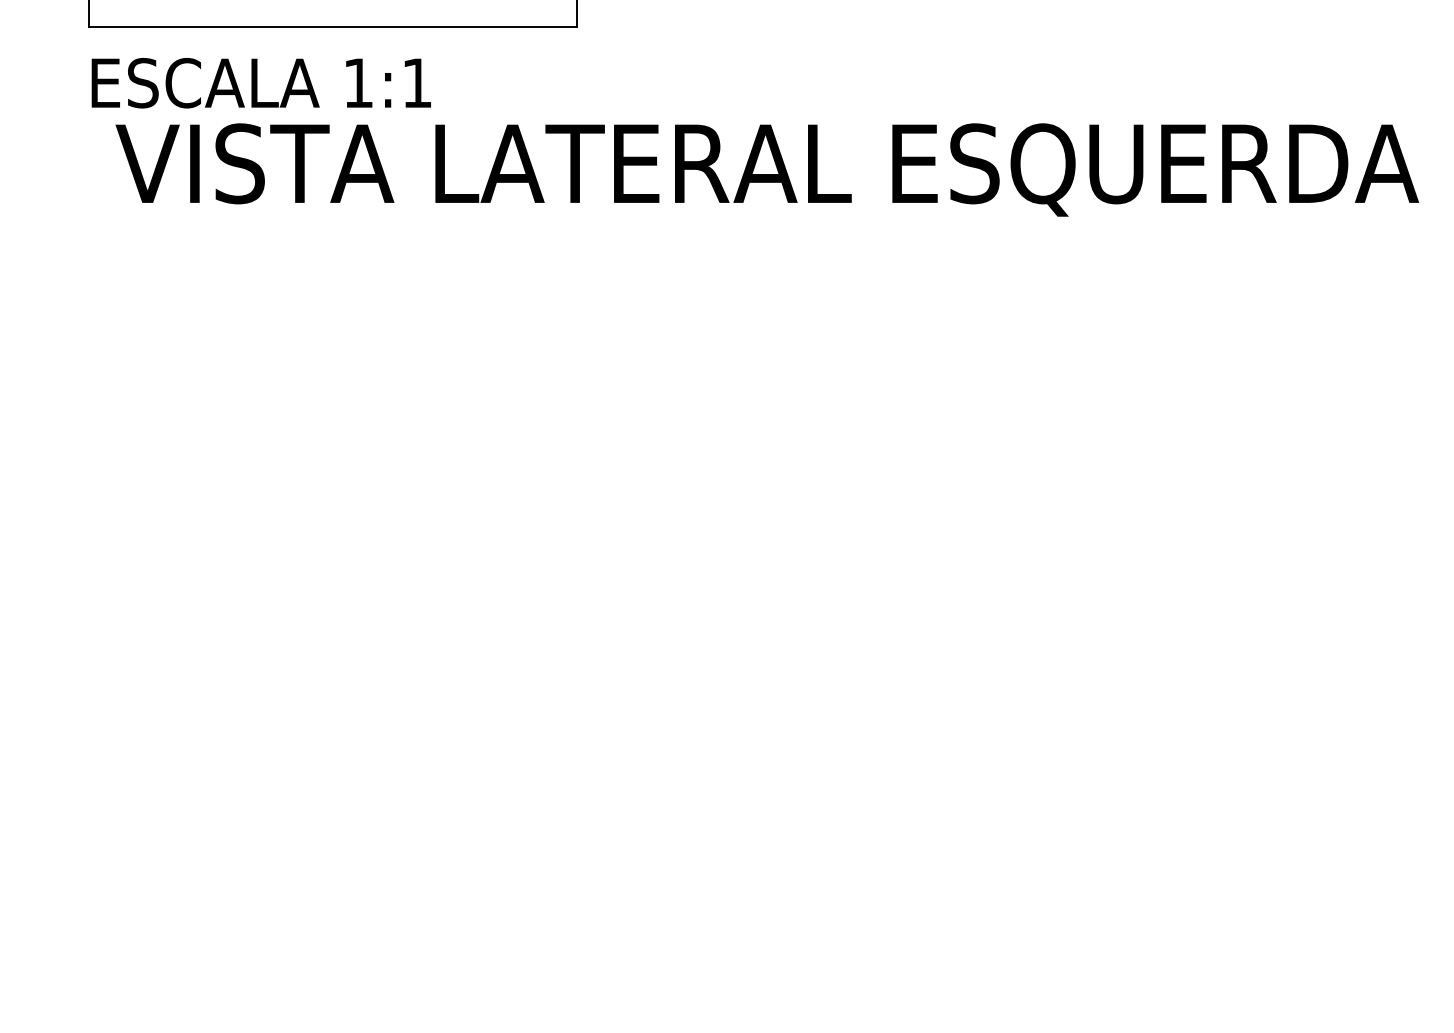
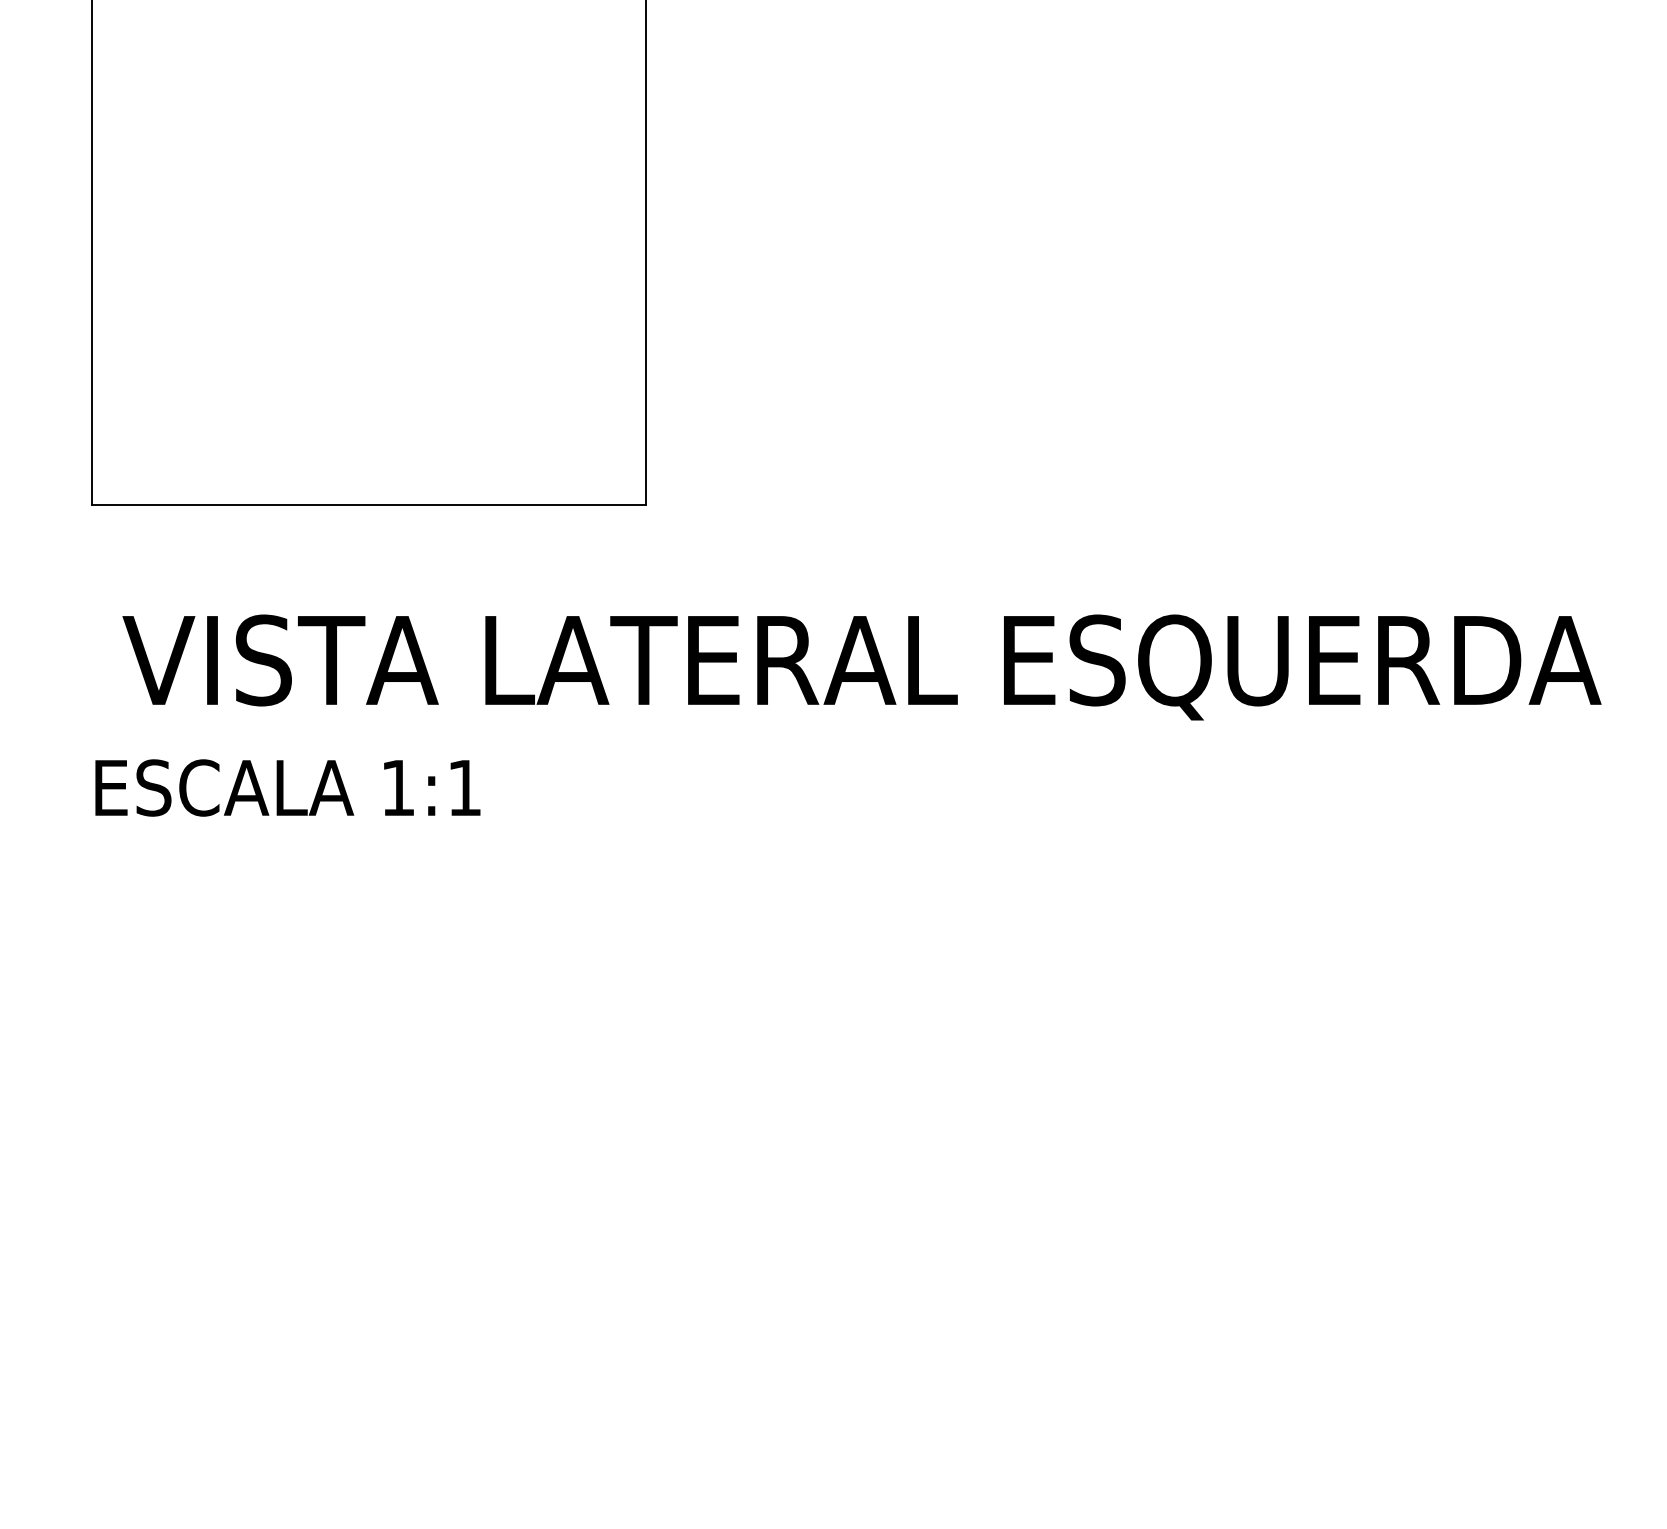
text: (261, 82) -> (287, 787), moved

